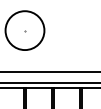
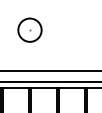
circle: (24, 29) -> (29, 29), size x0.6

